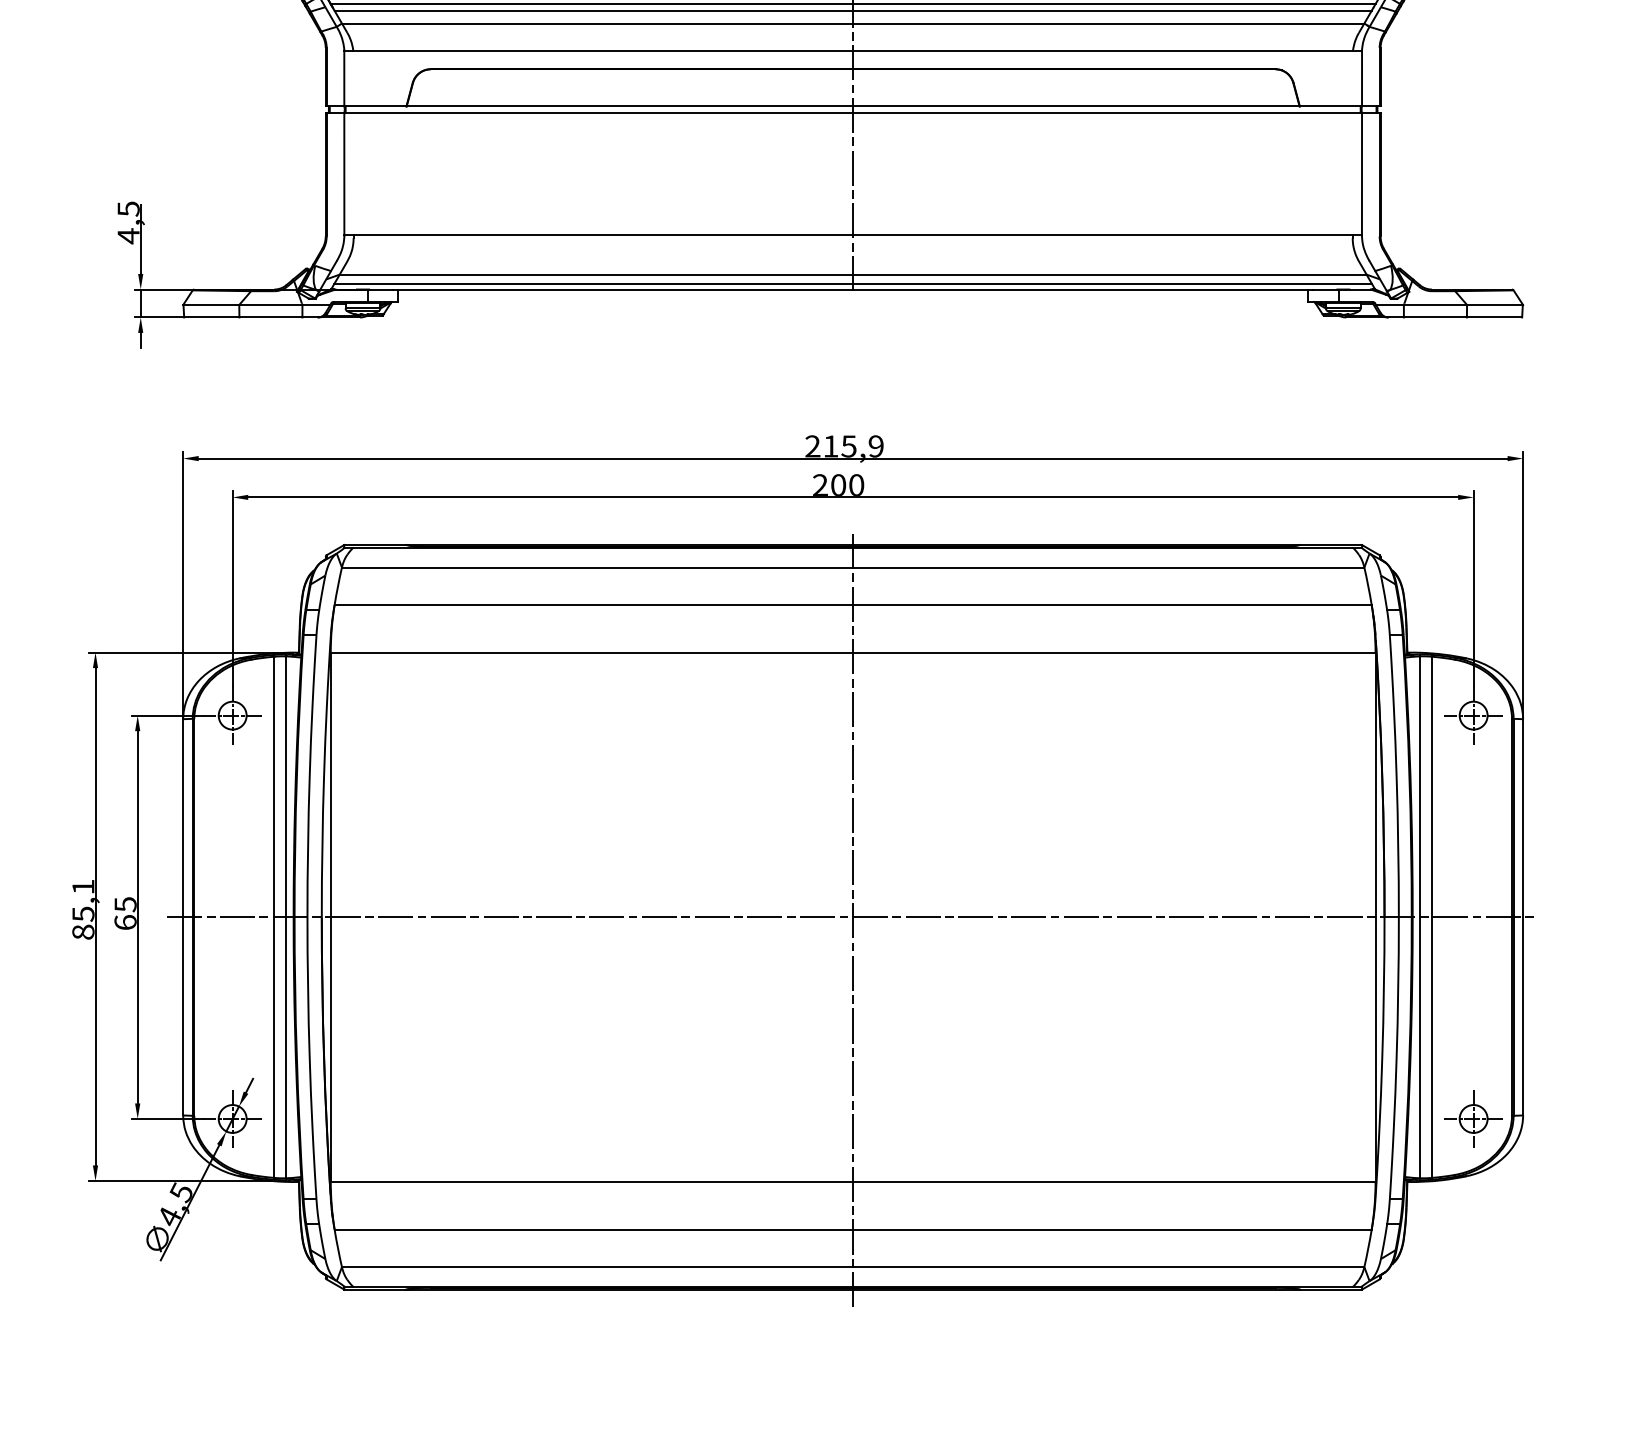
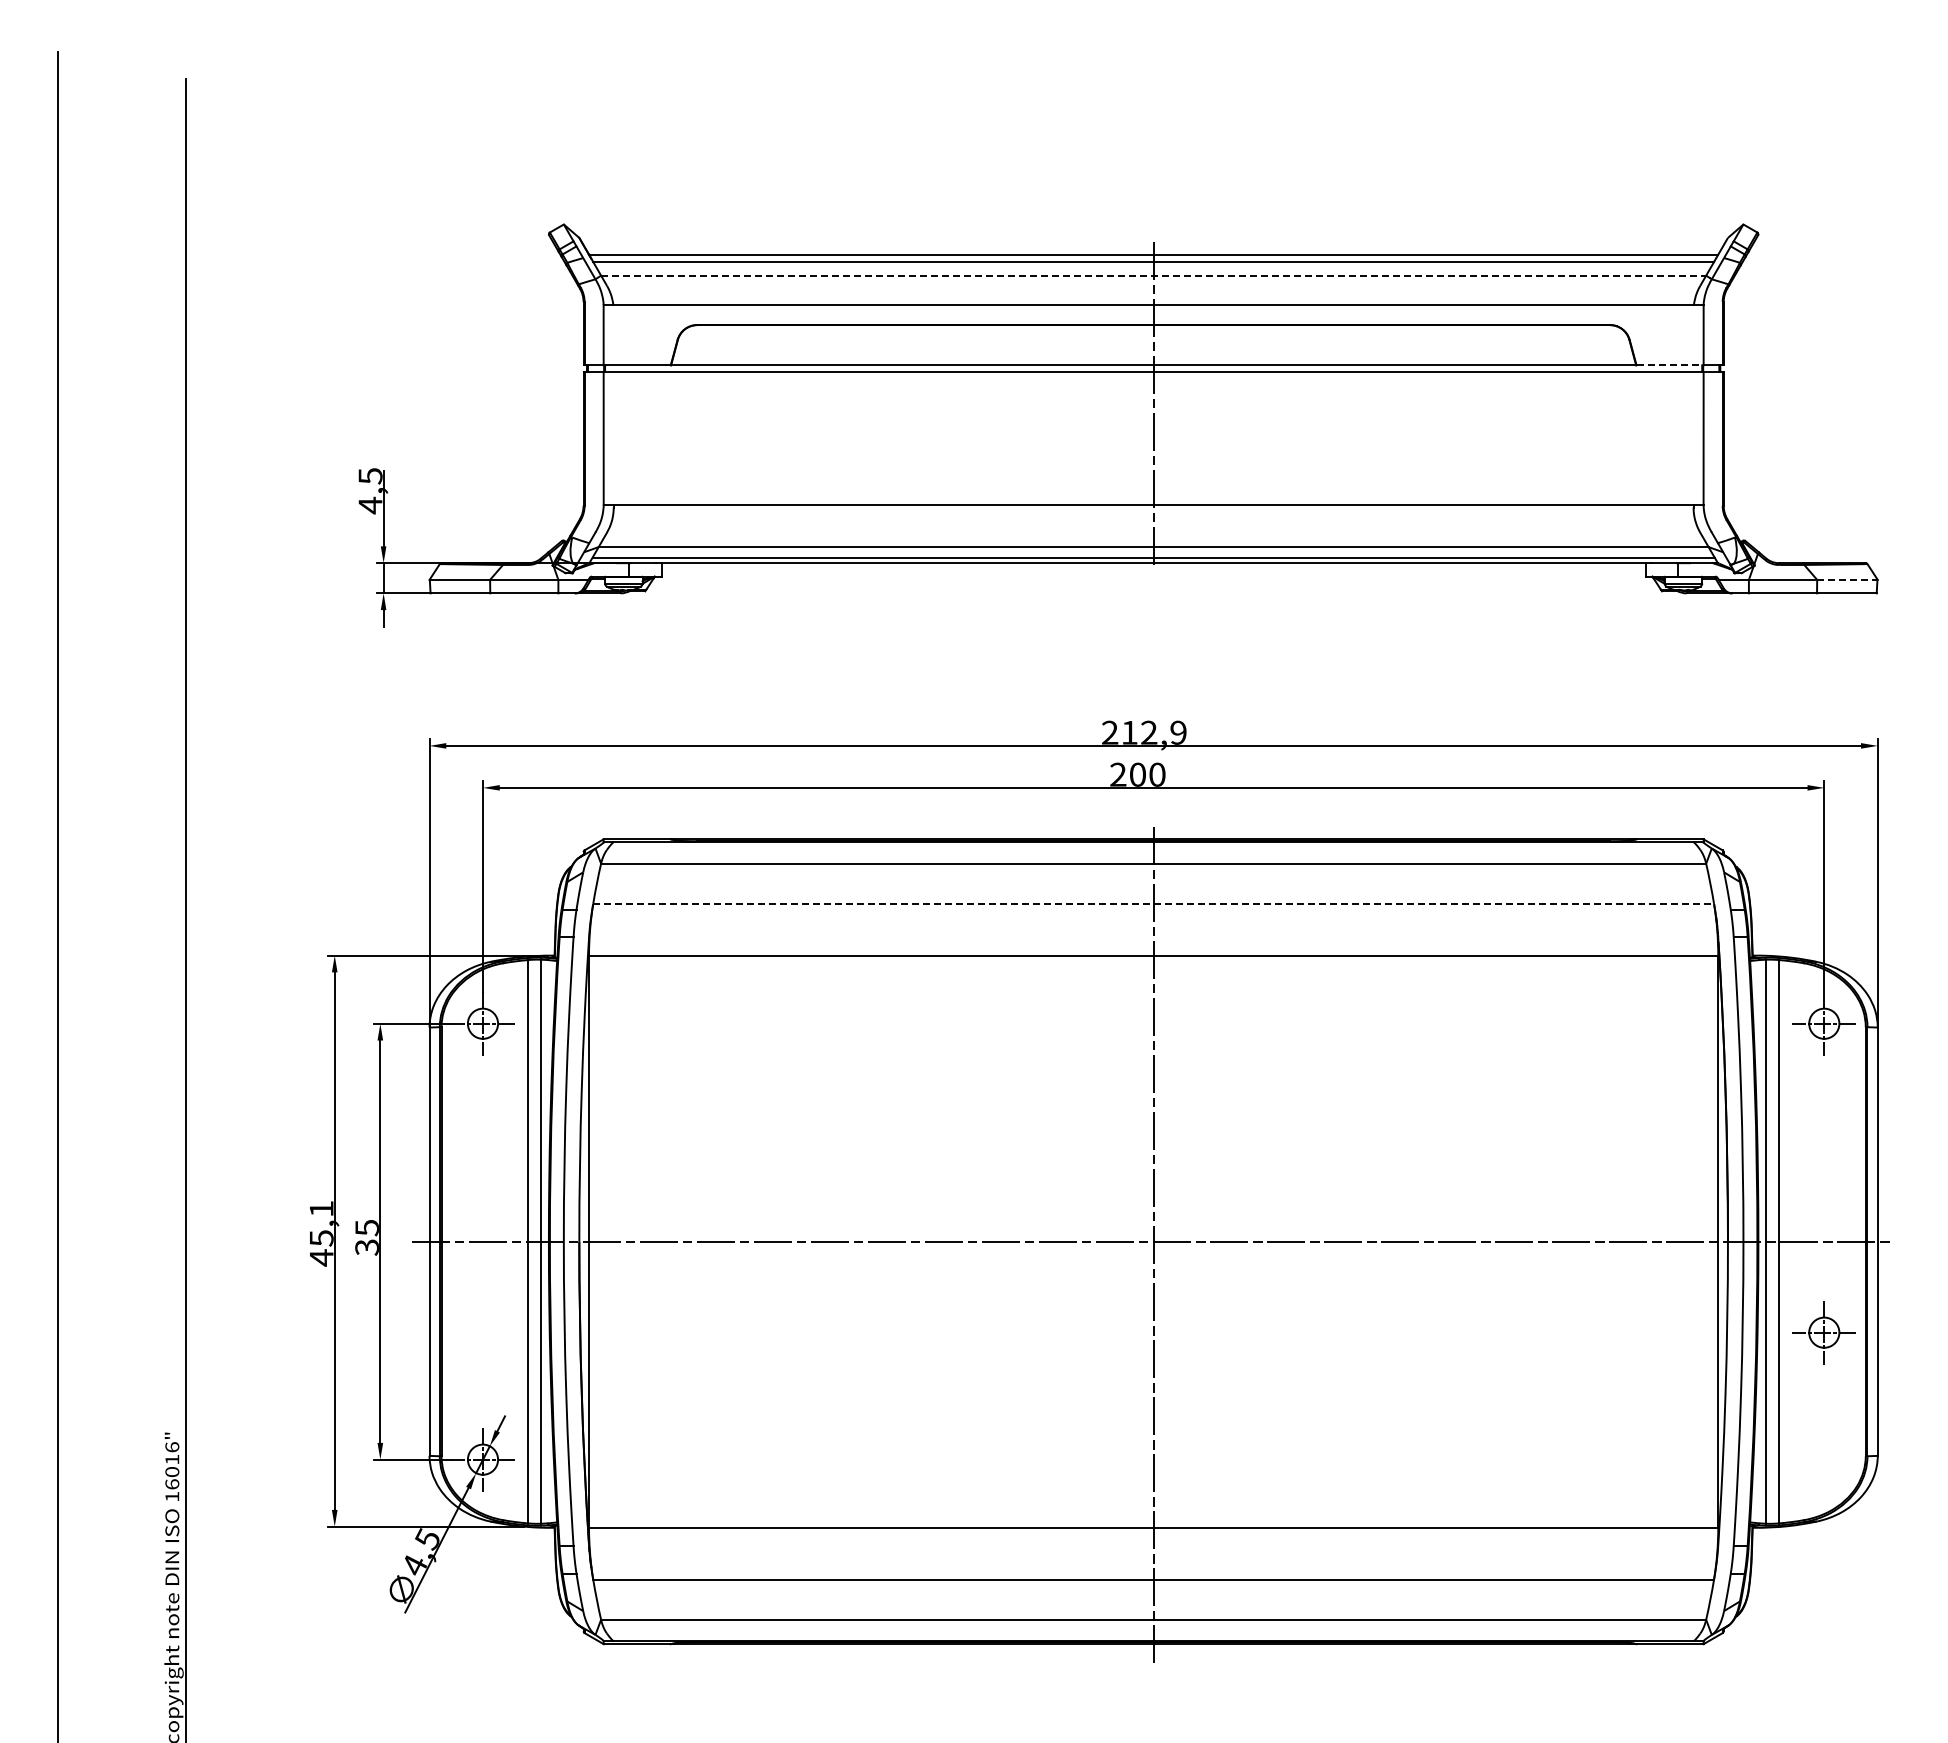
line: (853, 23) -> (1153, 275), solid -> dashed
line: (1331, 106) -> (1670, 365), solid -> dashed
line: (1496, 304) -> (1848, 579), solid -> dashed
text: (848, 446) -> (1148, 732), 215,9 -> 212,9
line: (853, 604) -> (1154, 903), solid -> dashed
text: (124, 922) -> (366, 1247), 65 -> 35
text: (83, 931) -> (321, 1257), 85,1 -> 45,1
part: (1472, 1118) -> (1823, 1332), moved

